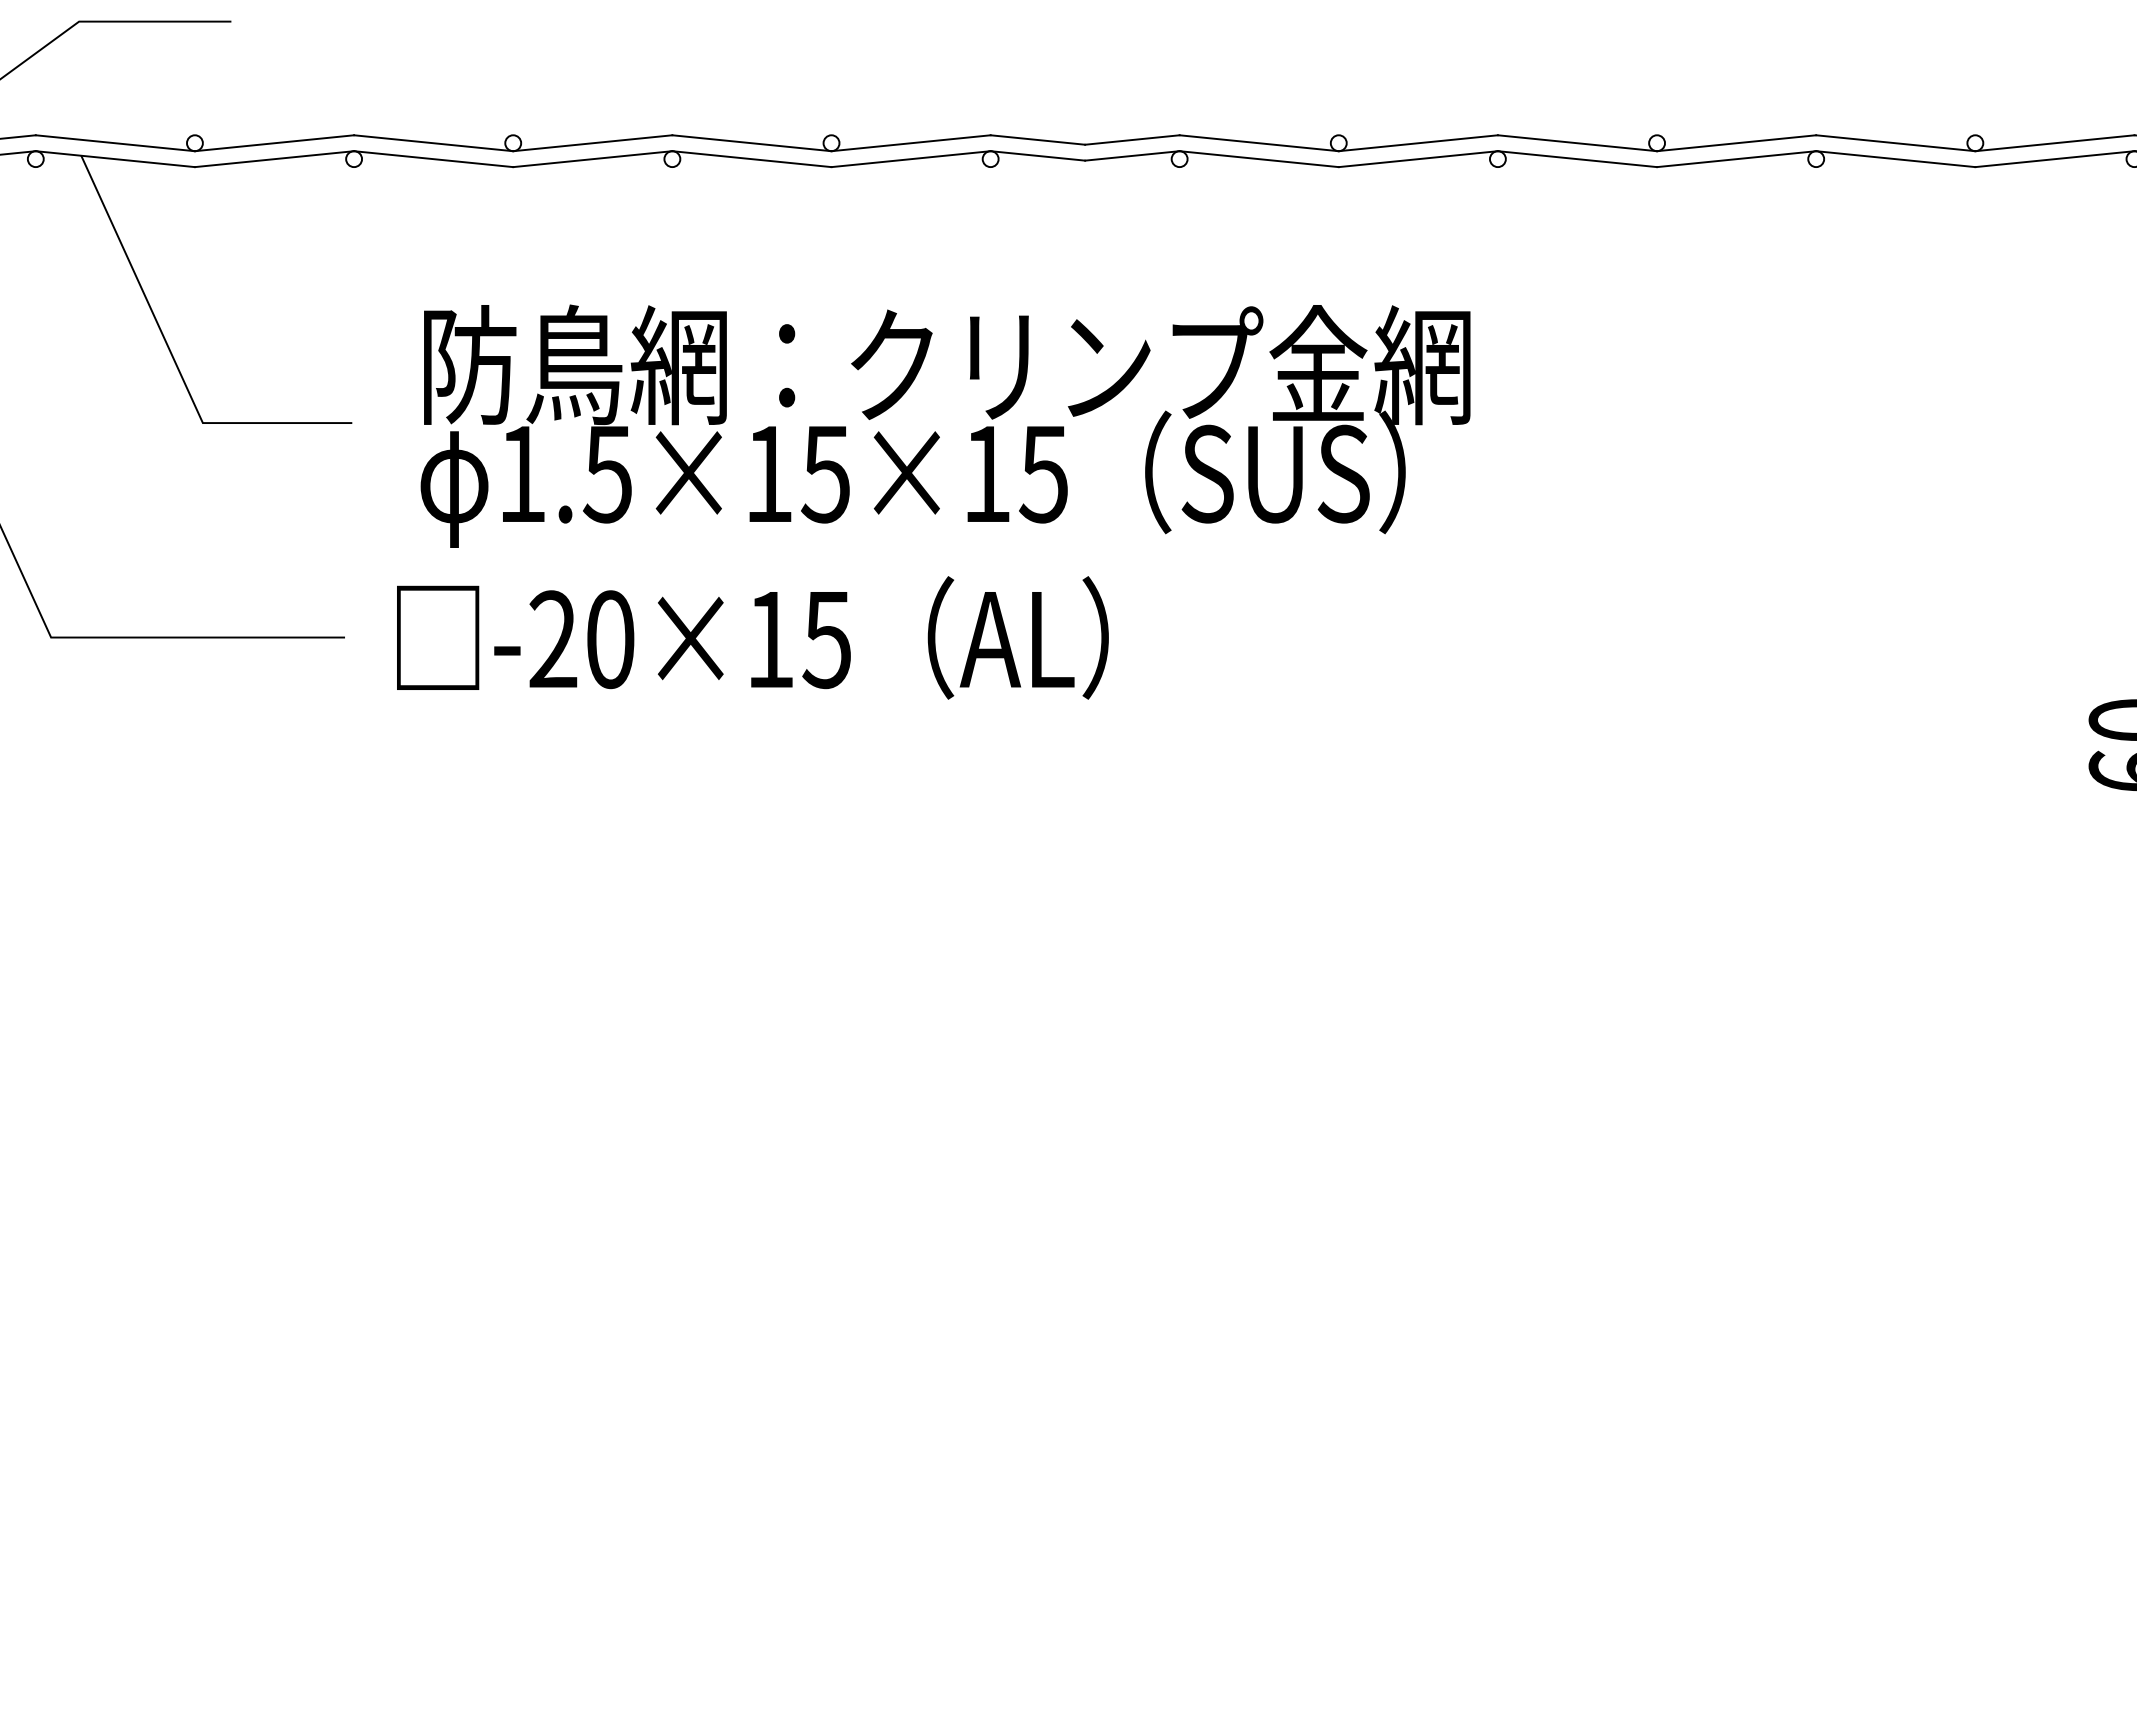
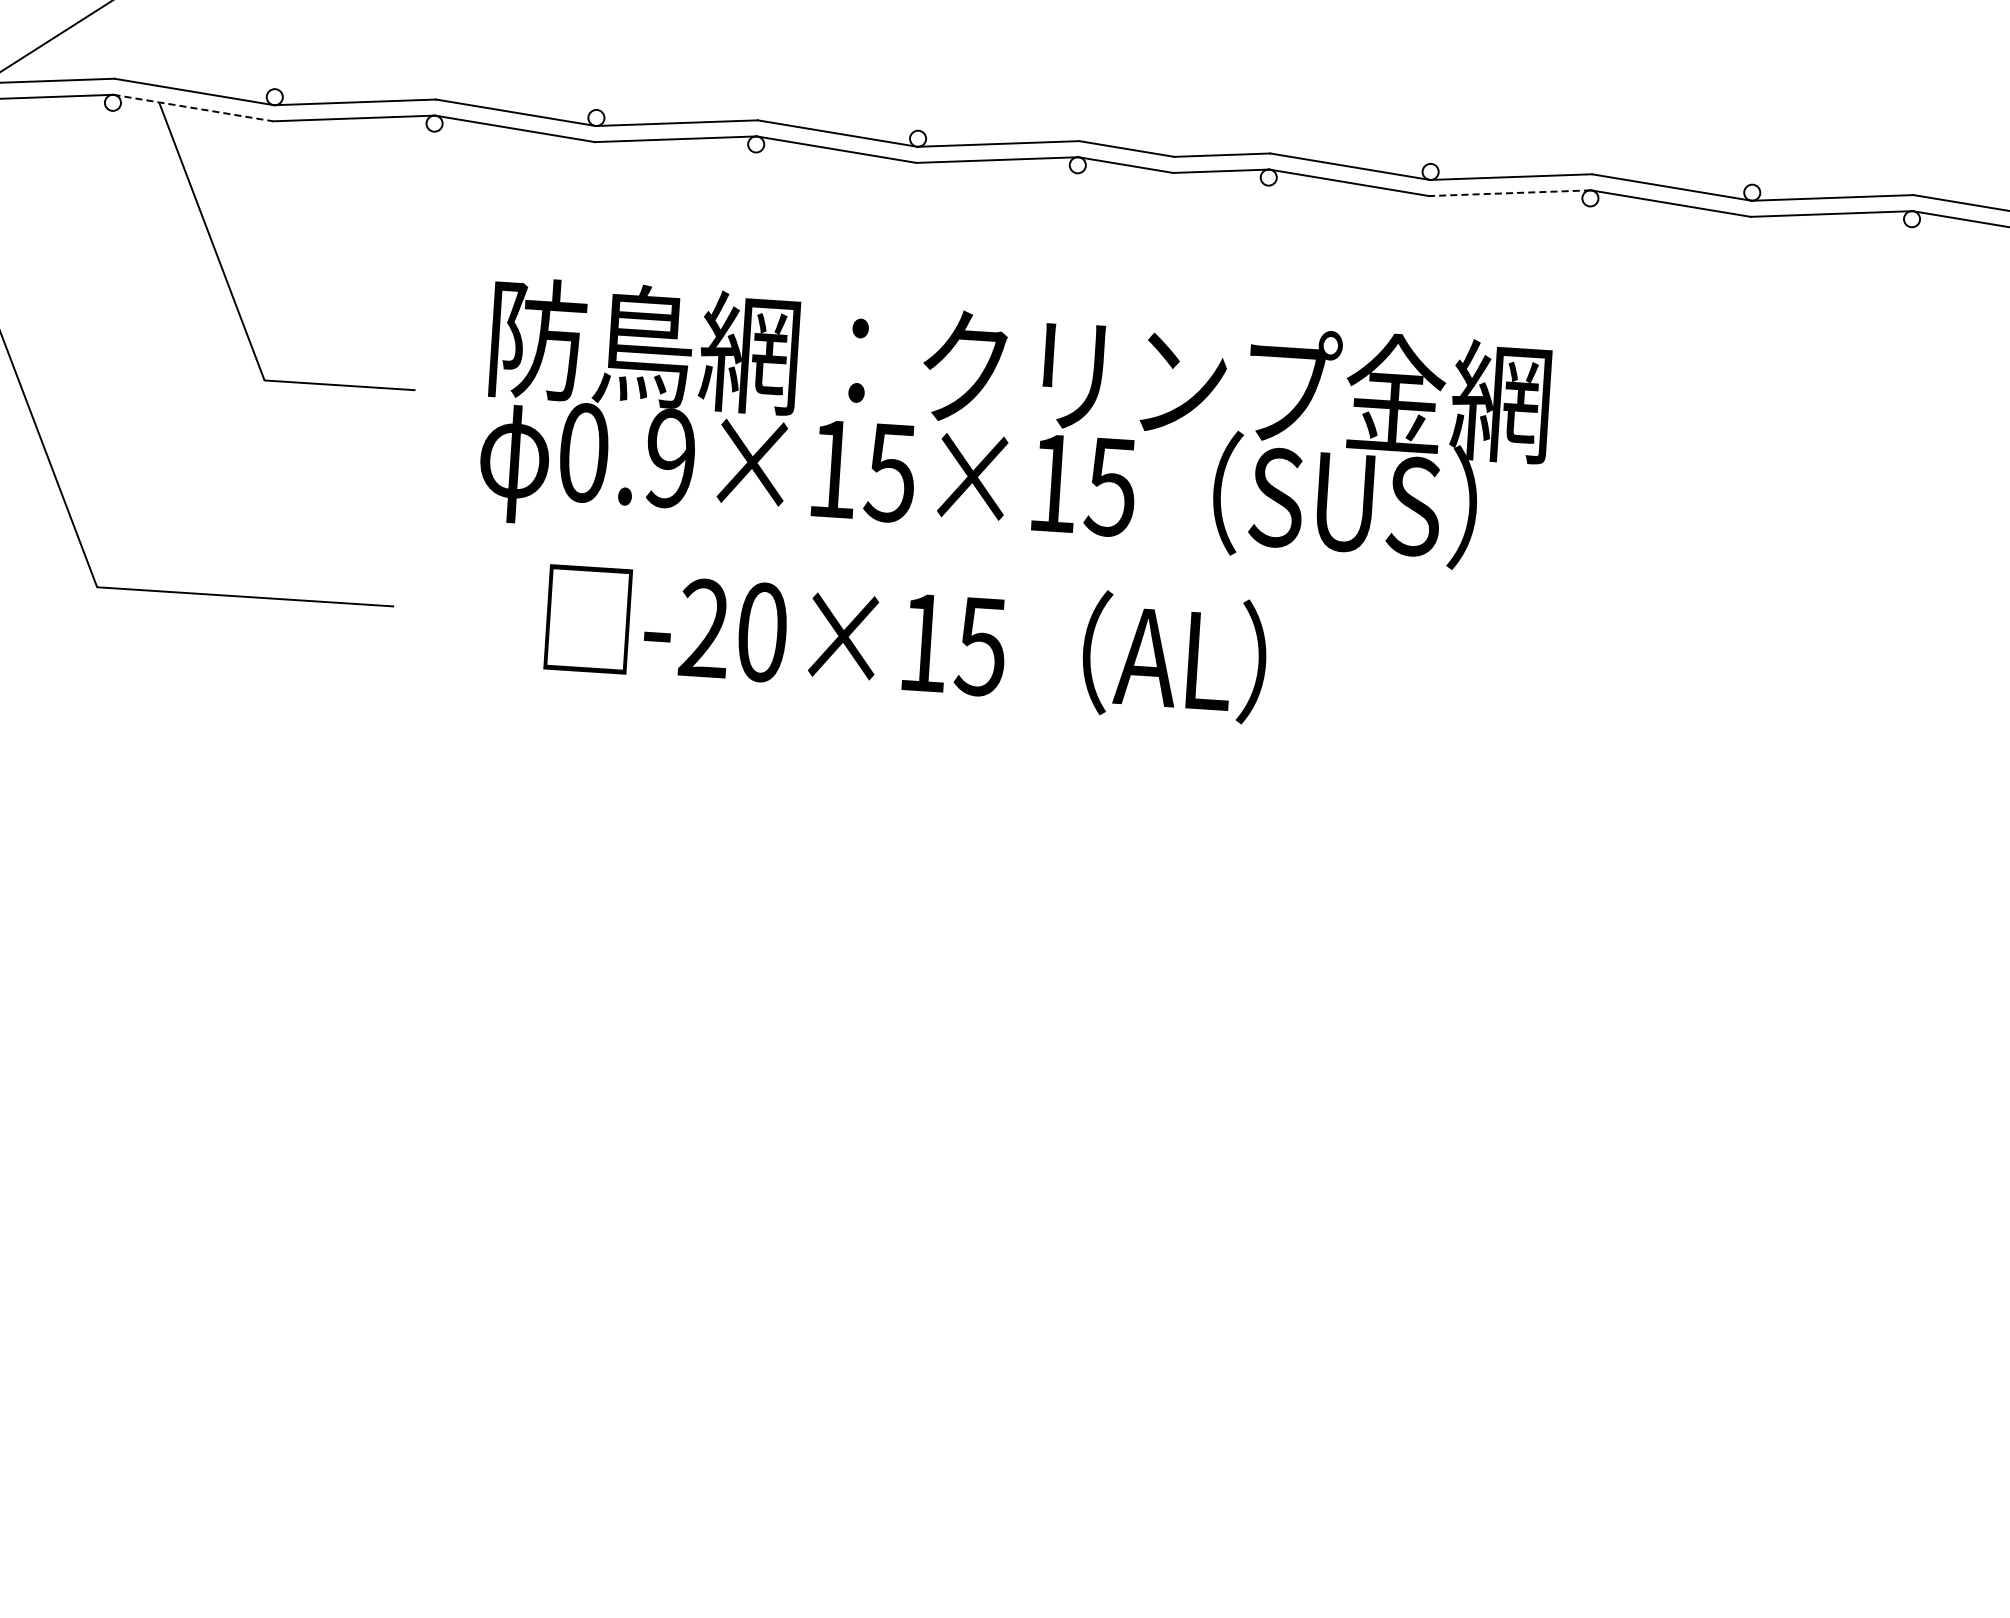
line: (115, 159) -> (193, 108), solid -> dashed
line: (1418, 159) -> (1510, 193), solid -> dashed
text: (565, 473) -> (627, 455), 1.5×15×15 -> 0.9×15×15
text: (752, 637) -> (905, 639), moved

